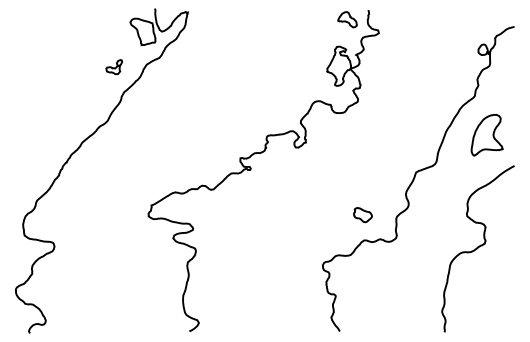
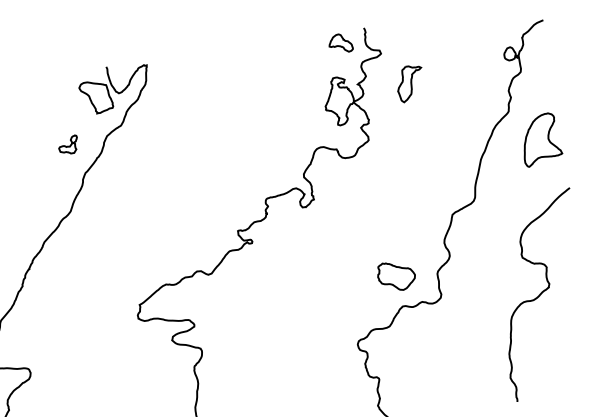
part: (398, 61) -> (410, 84), added
part: (486, 134) -> (539, 139), moved
part: (362, 214) -> (395, 275), size x1.67

